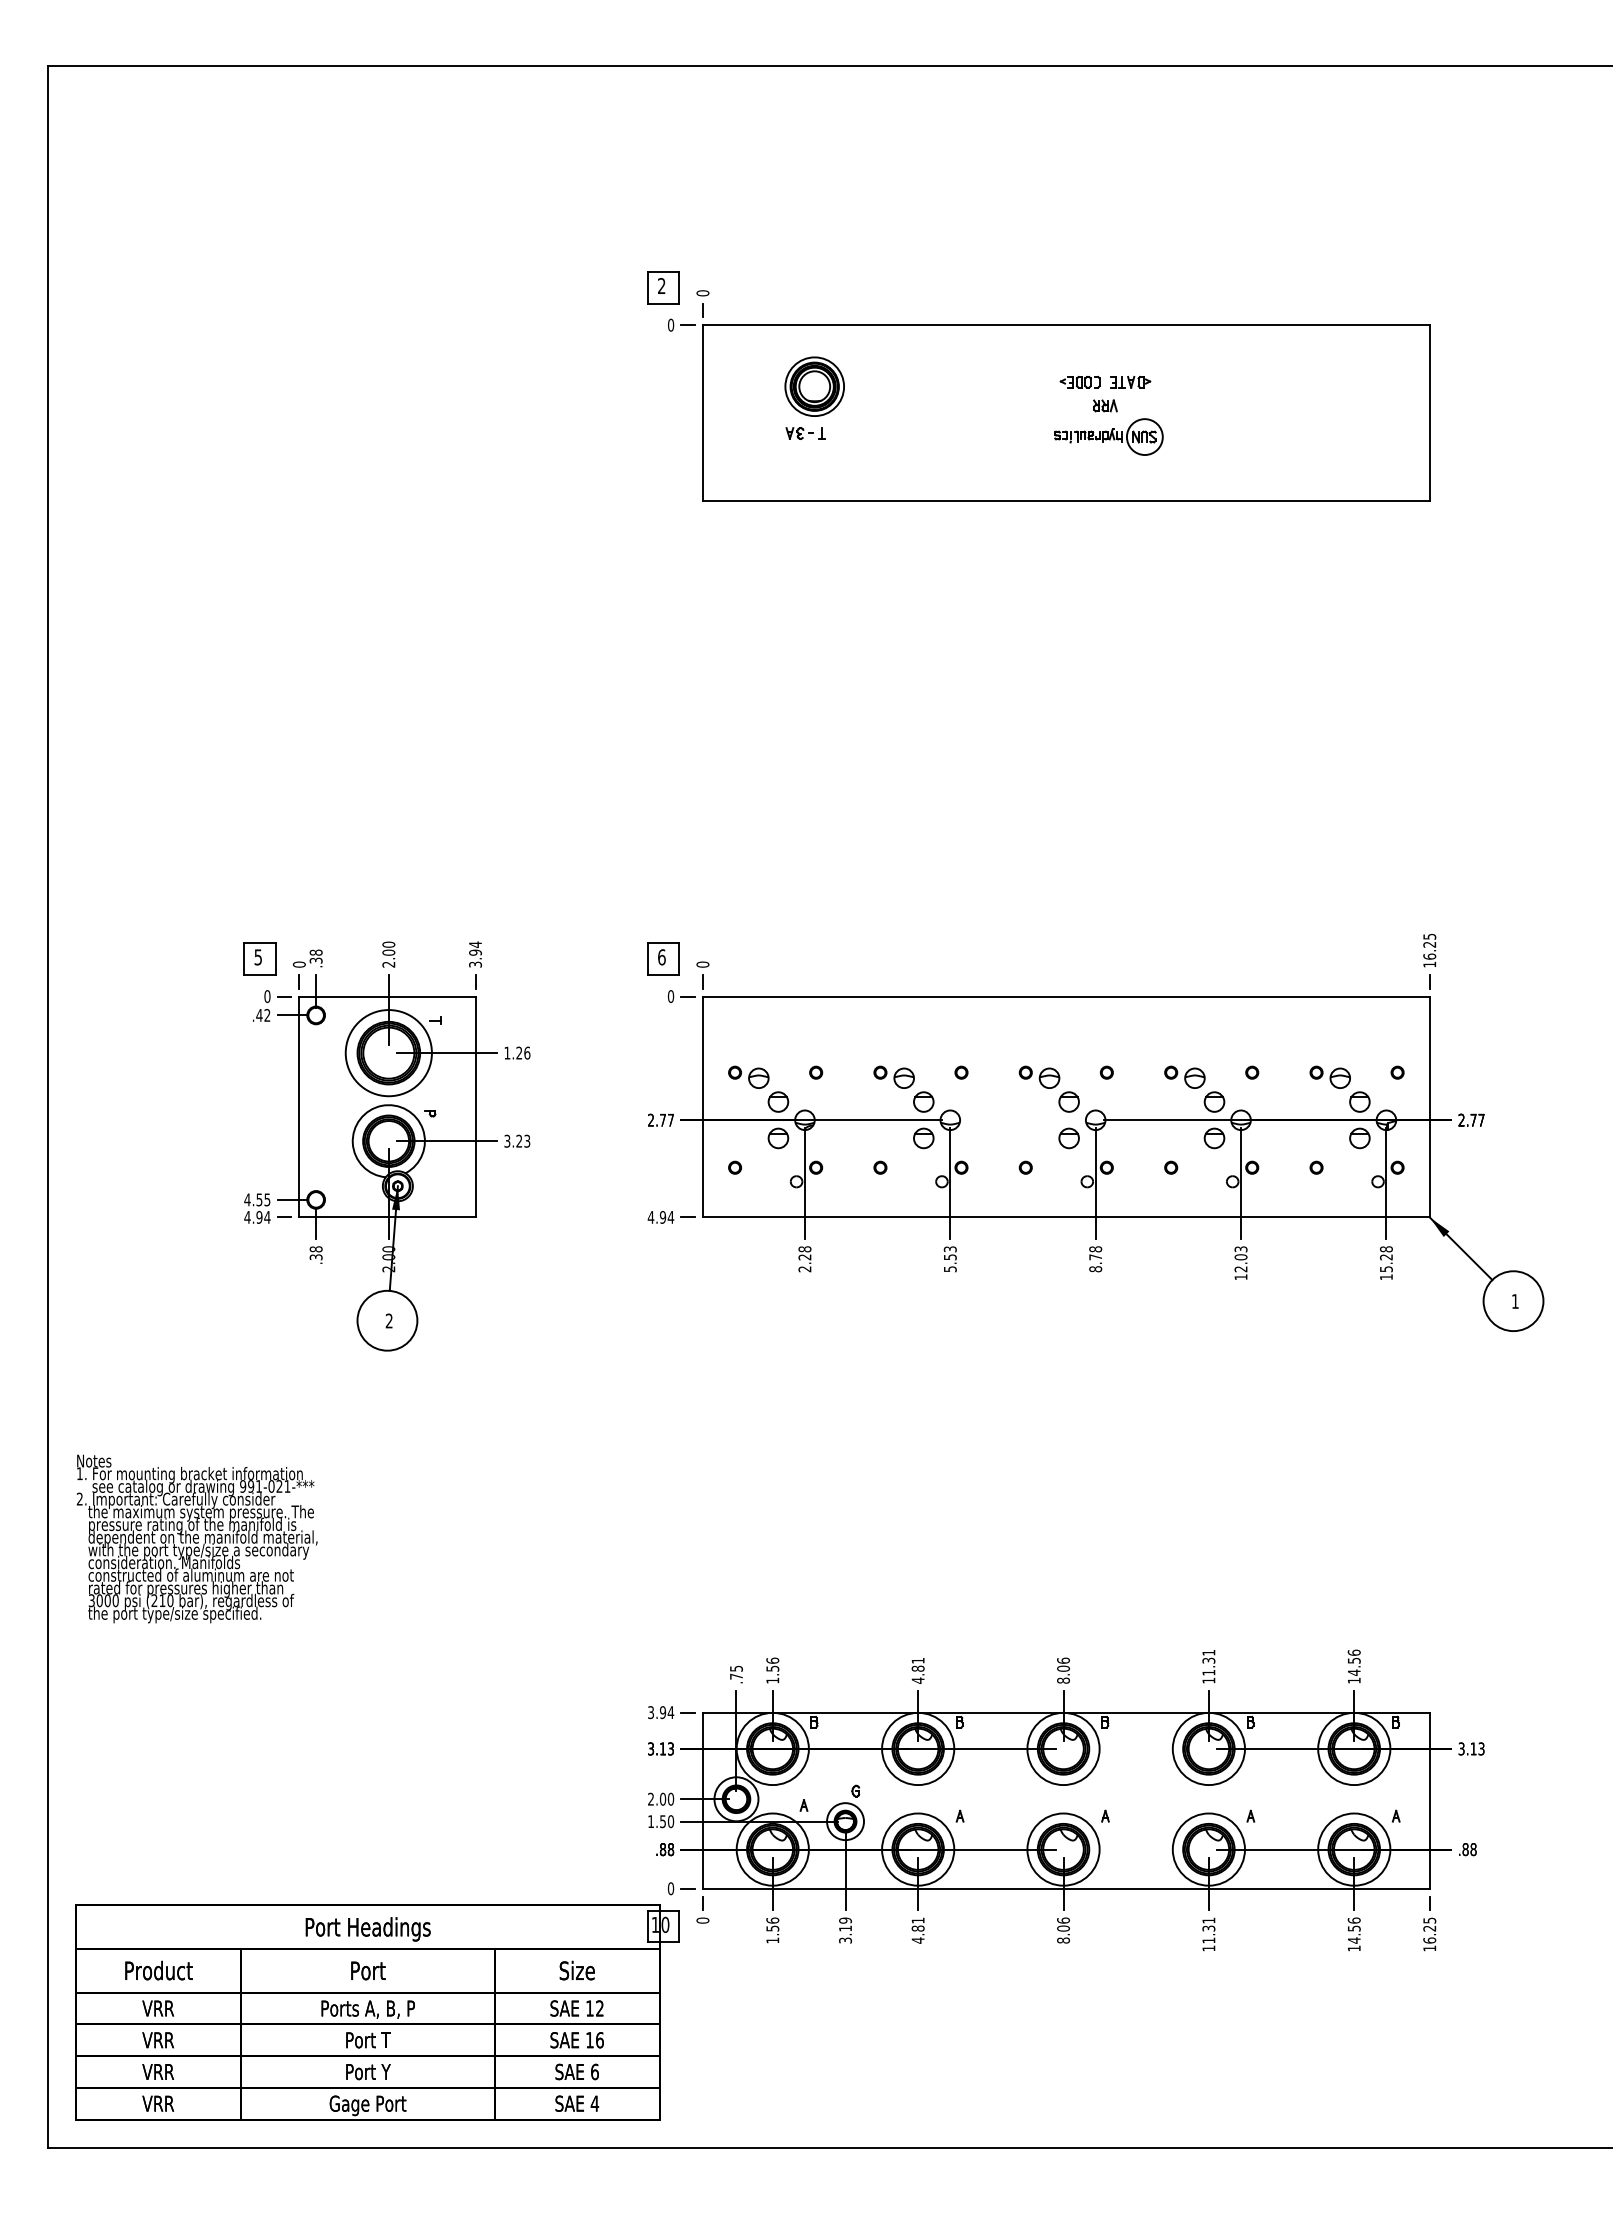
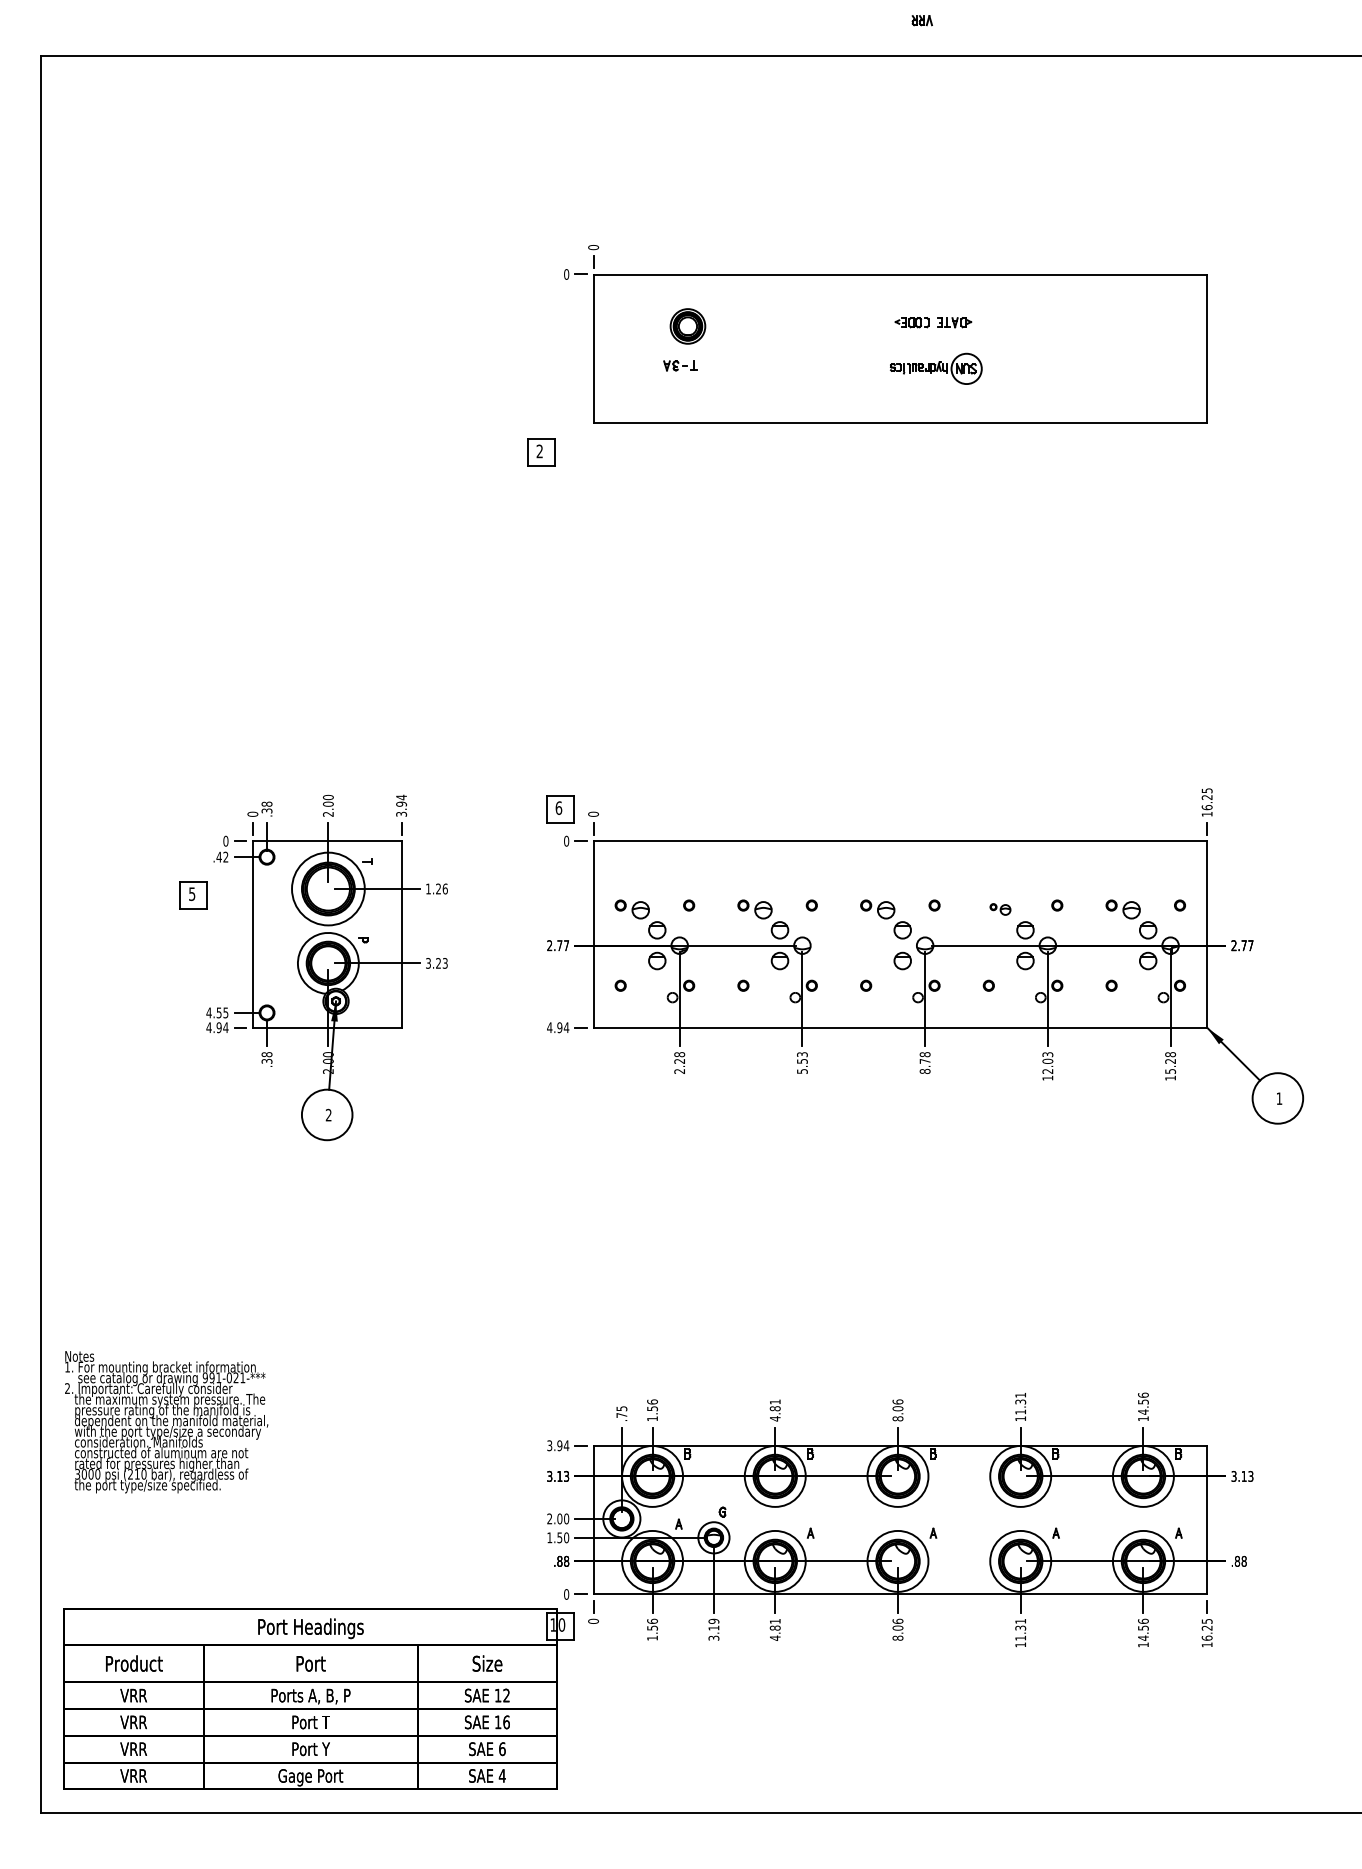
part: (663, 287) -> (541, 452), moved
part: (814, 386) -> (687, 326), size x0.7
part: (1104, 405) -> (921, 20), moved
part: (259, 958) -> (193, 895), moved
part: (1184, 1077) -> (1000, 909), size x0.6
text: (197, 1539) -> (166, 1422), moved

